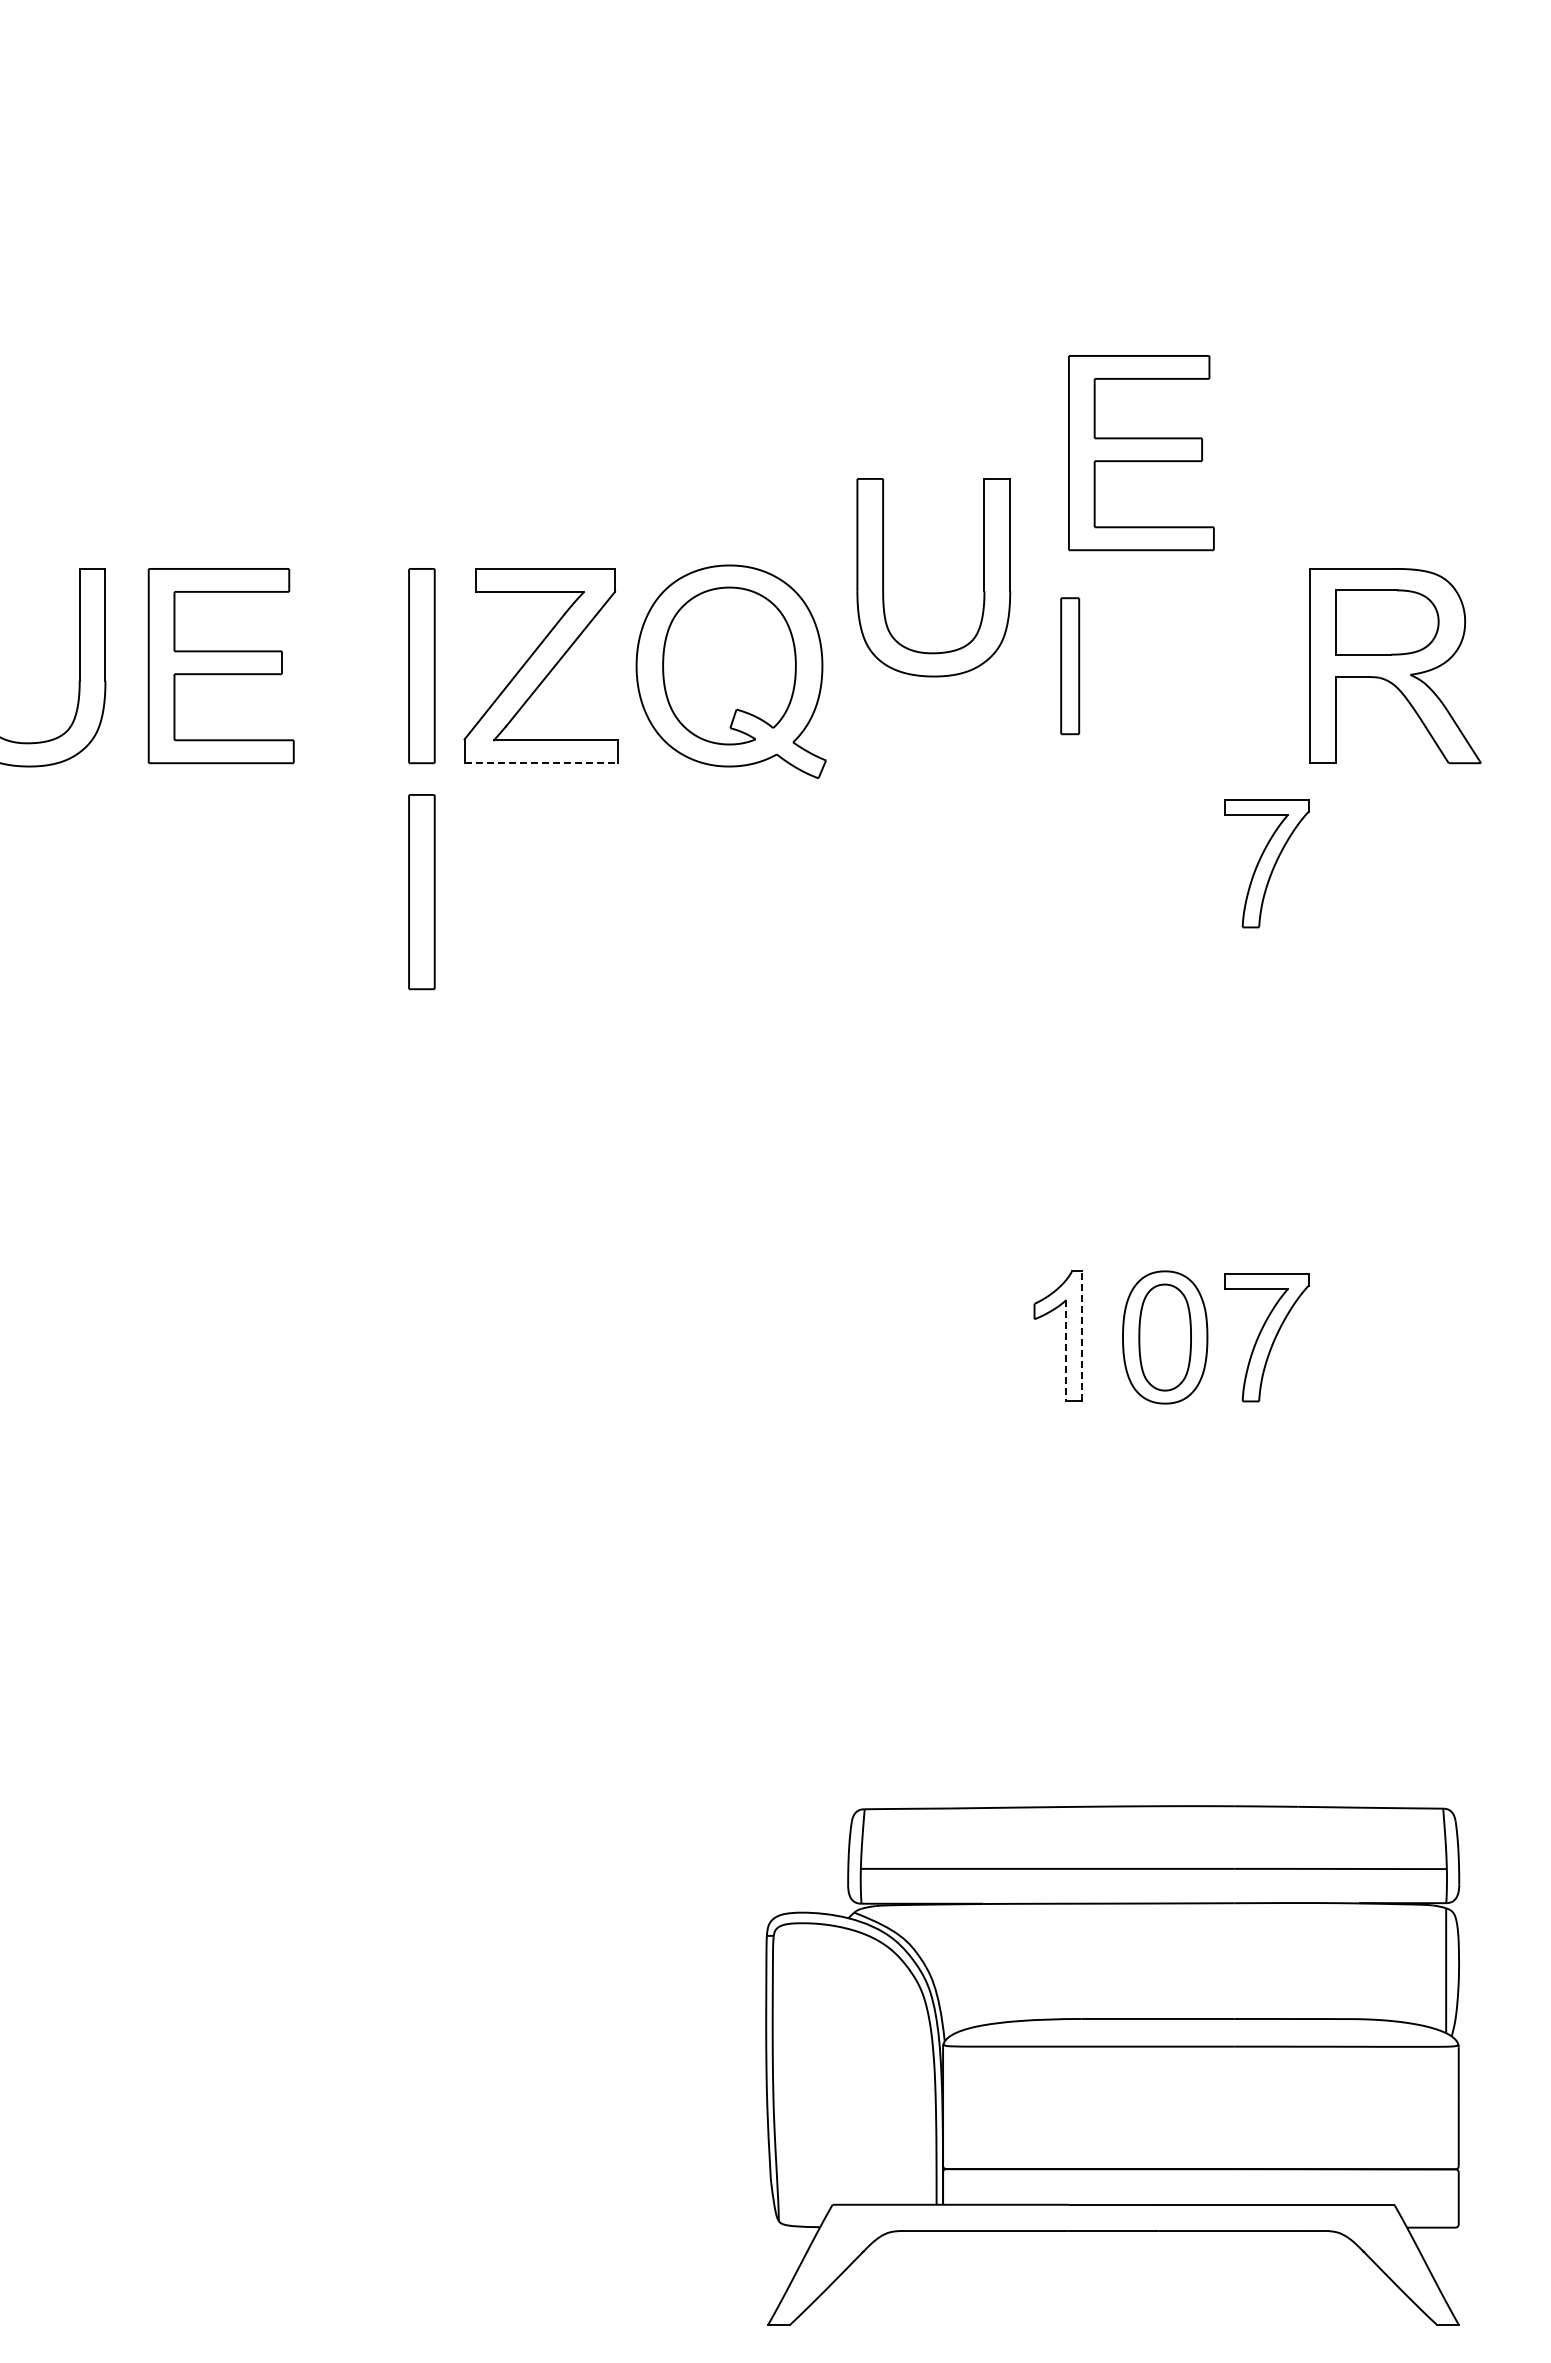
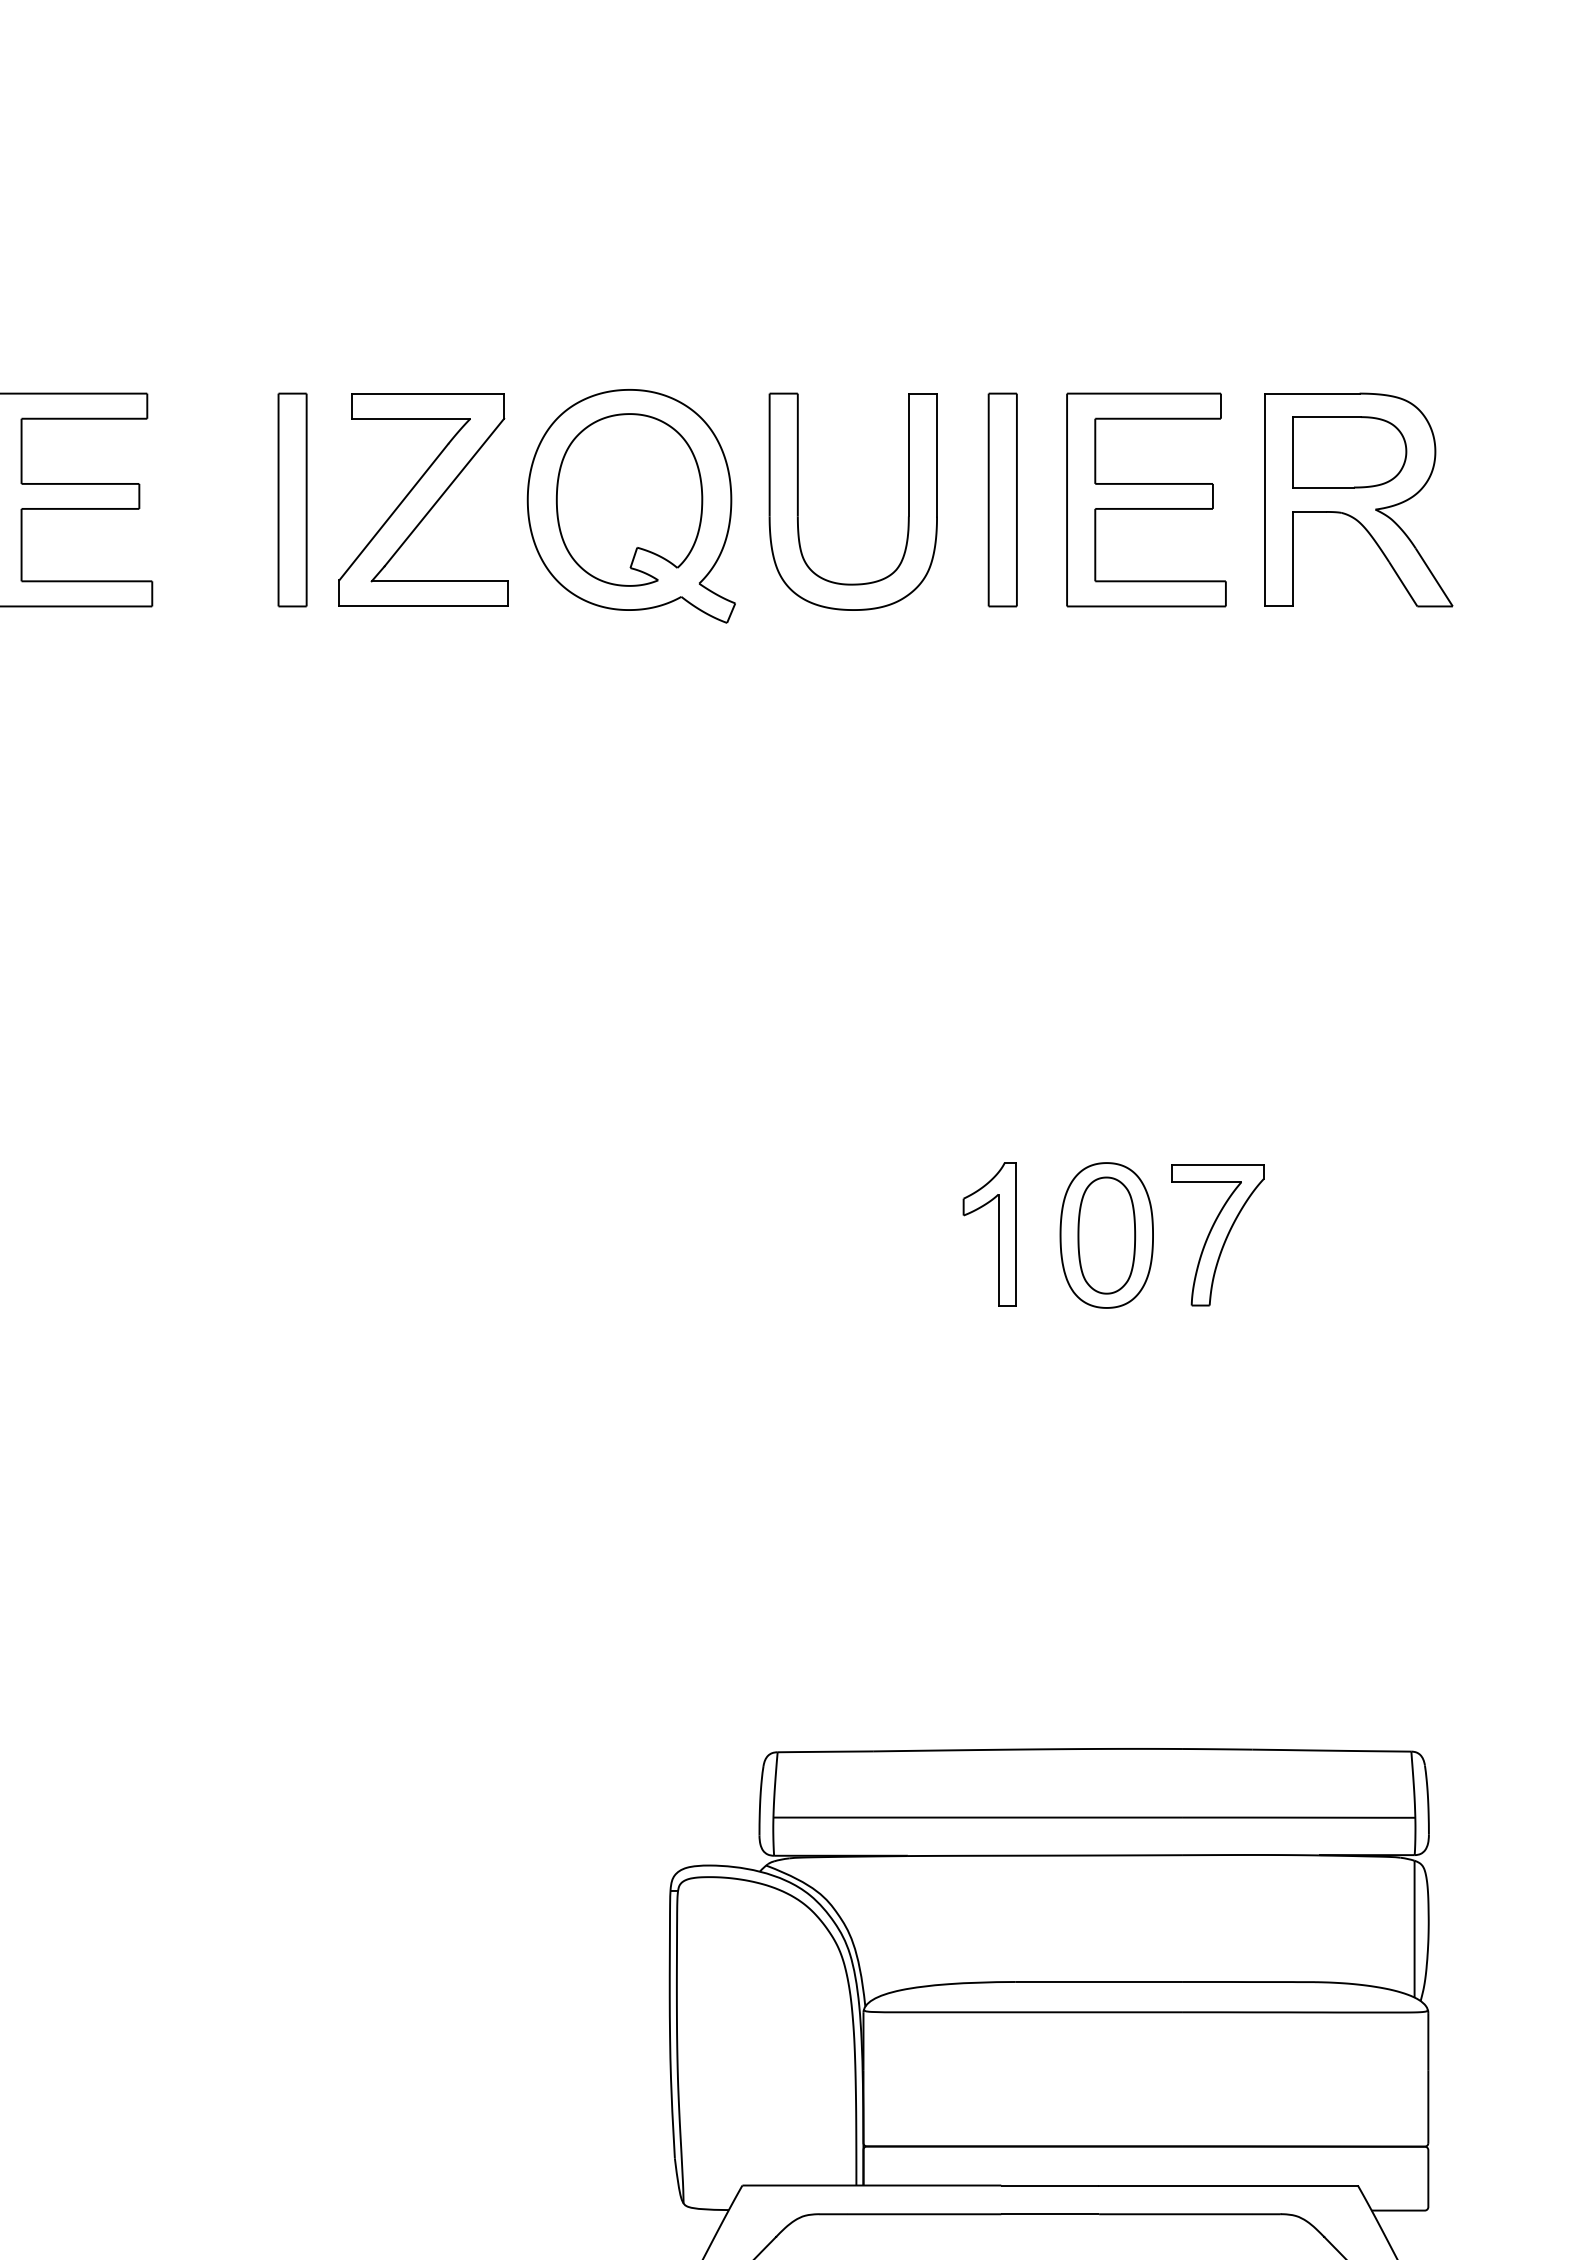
part: (1141, 453) -> (1146, 500), moved
part: (883, 577) -> (798, 501), moved
part: (1069, 666) -> (1001, 500), size x1.43
line: (541, 763) -> (423, 606), dashed -> solid
part: (1266, 863) -> (1217, 716), removed
part: (421, 892) -> (292, 748), removed
line: (1082, 1335) -> (1016, 1233), dashed -> solid
line: (1066, 1350) -> (998, 1249), dashed -> solid

